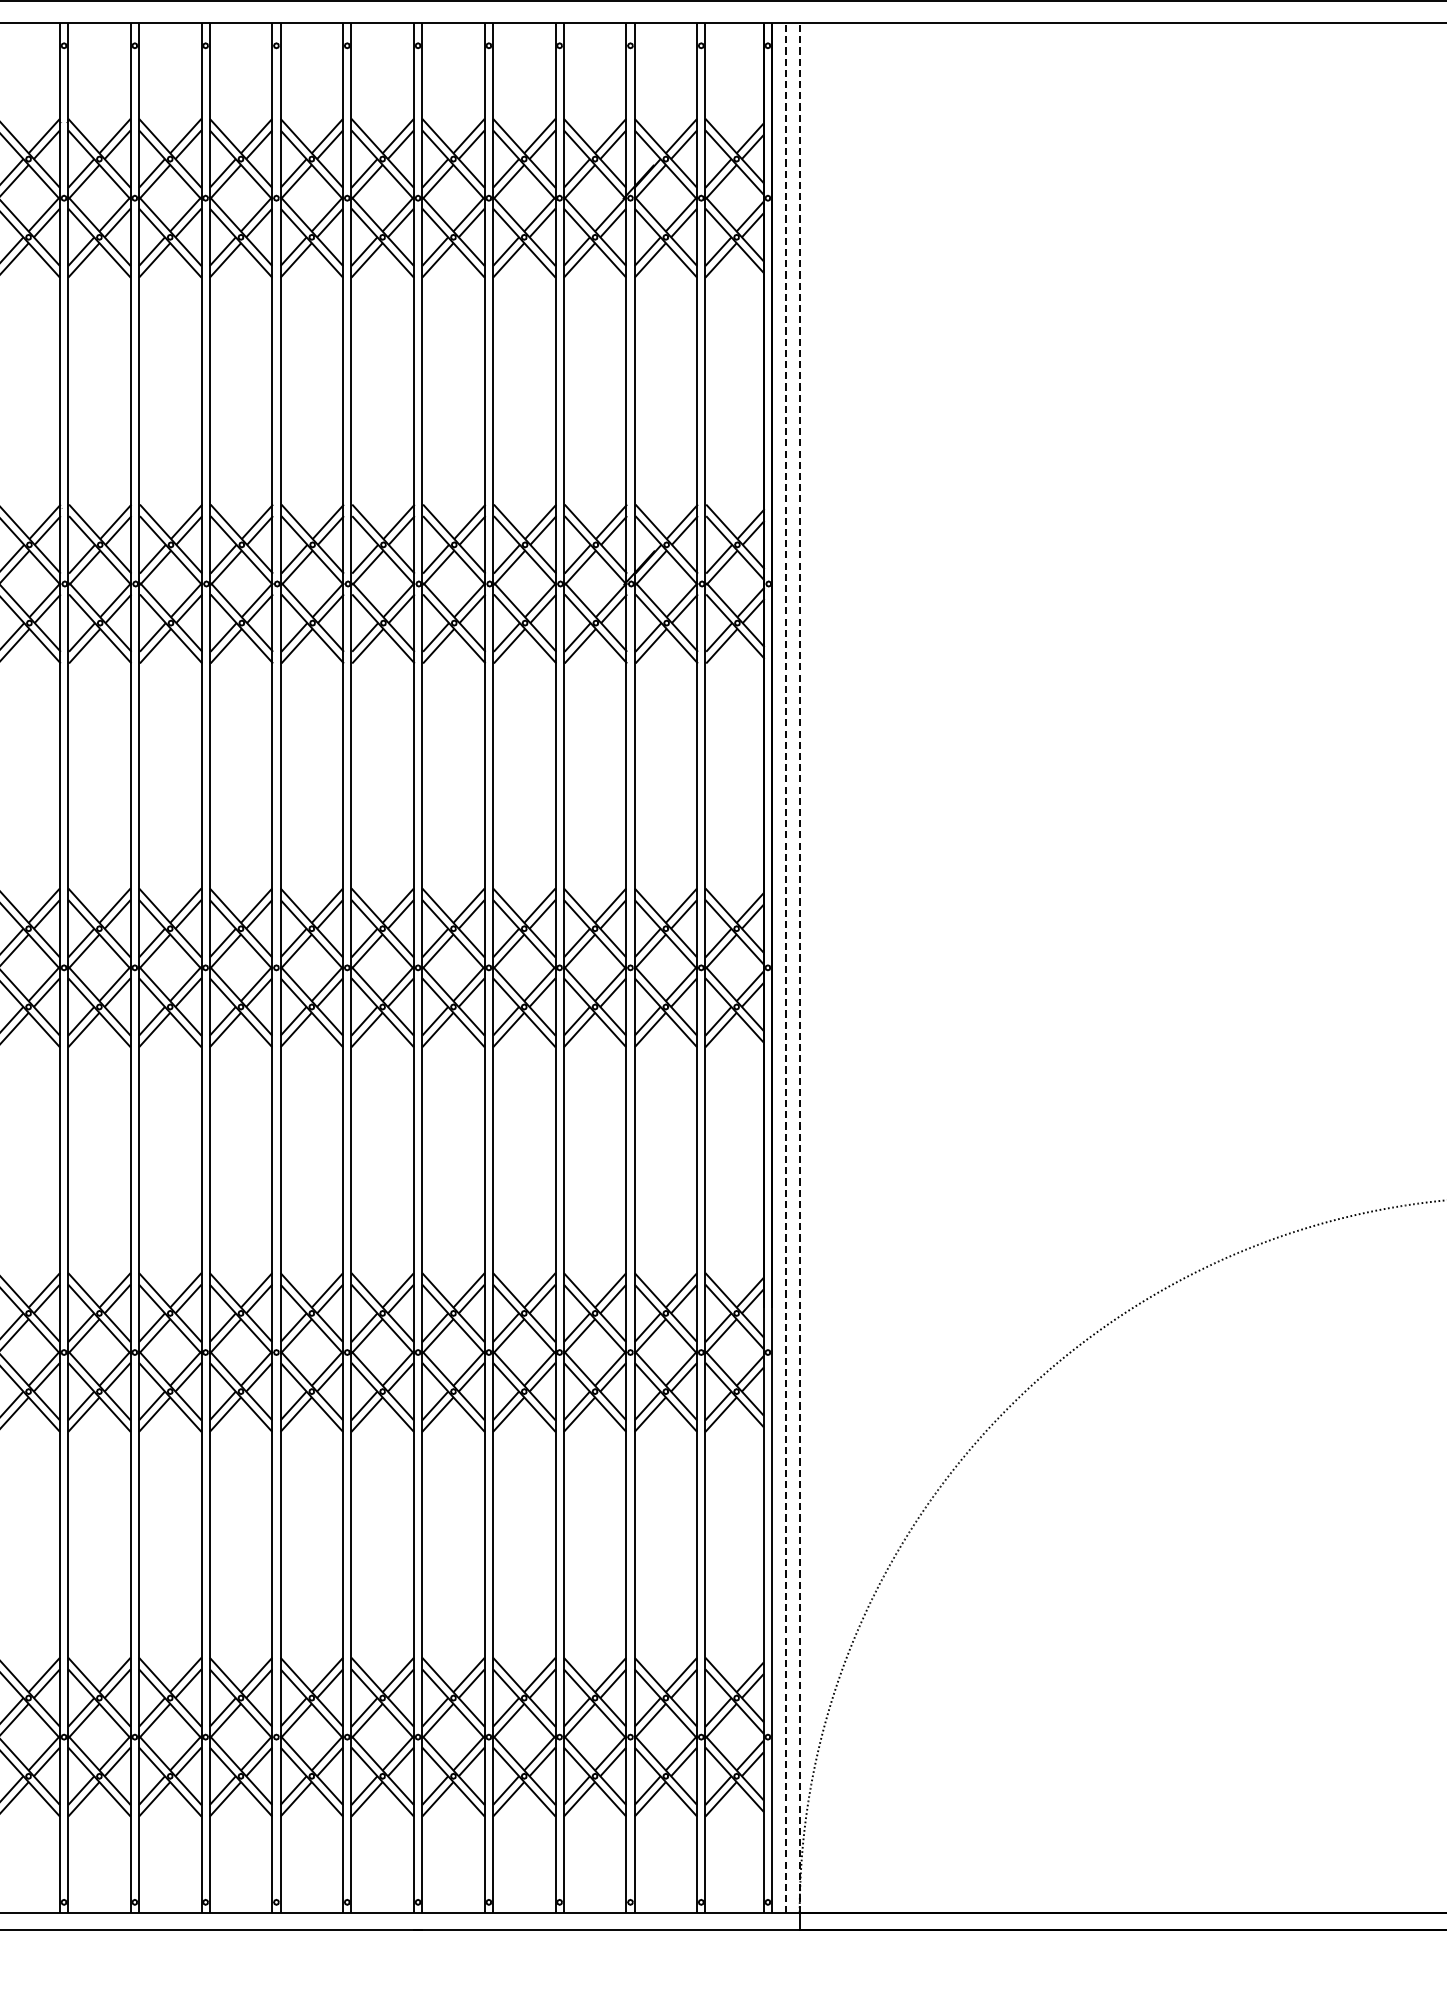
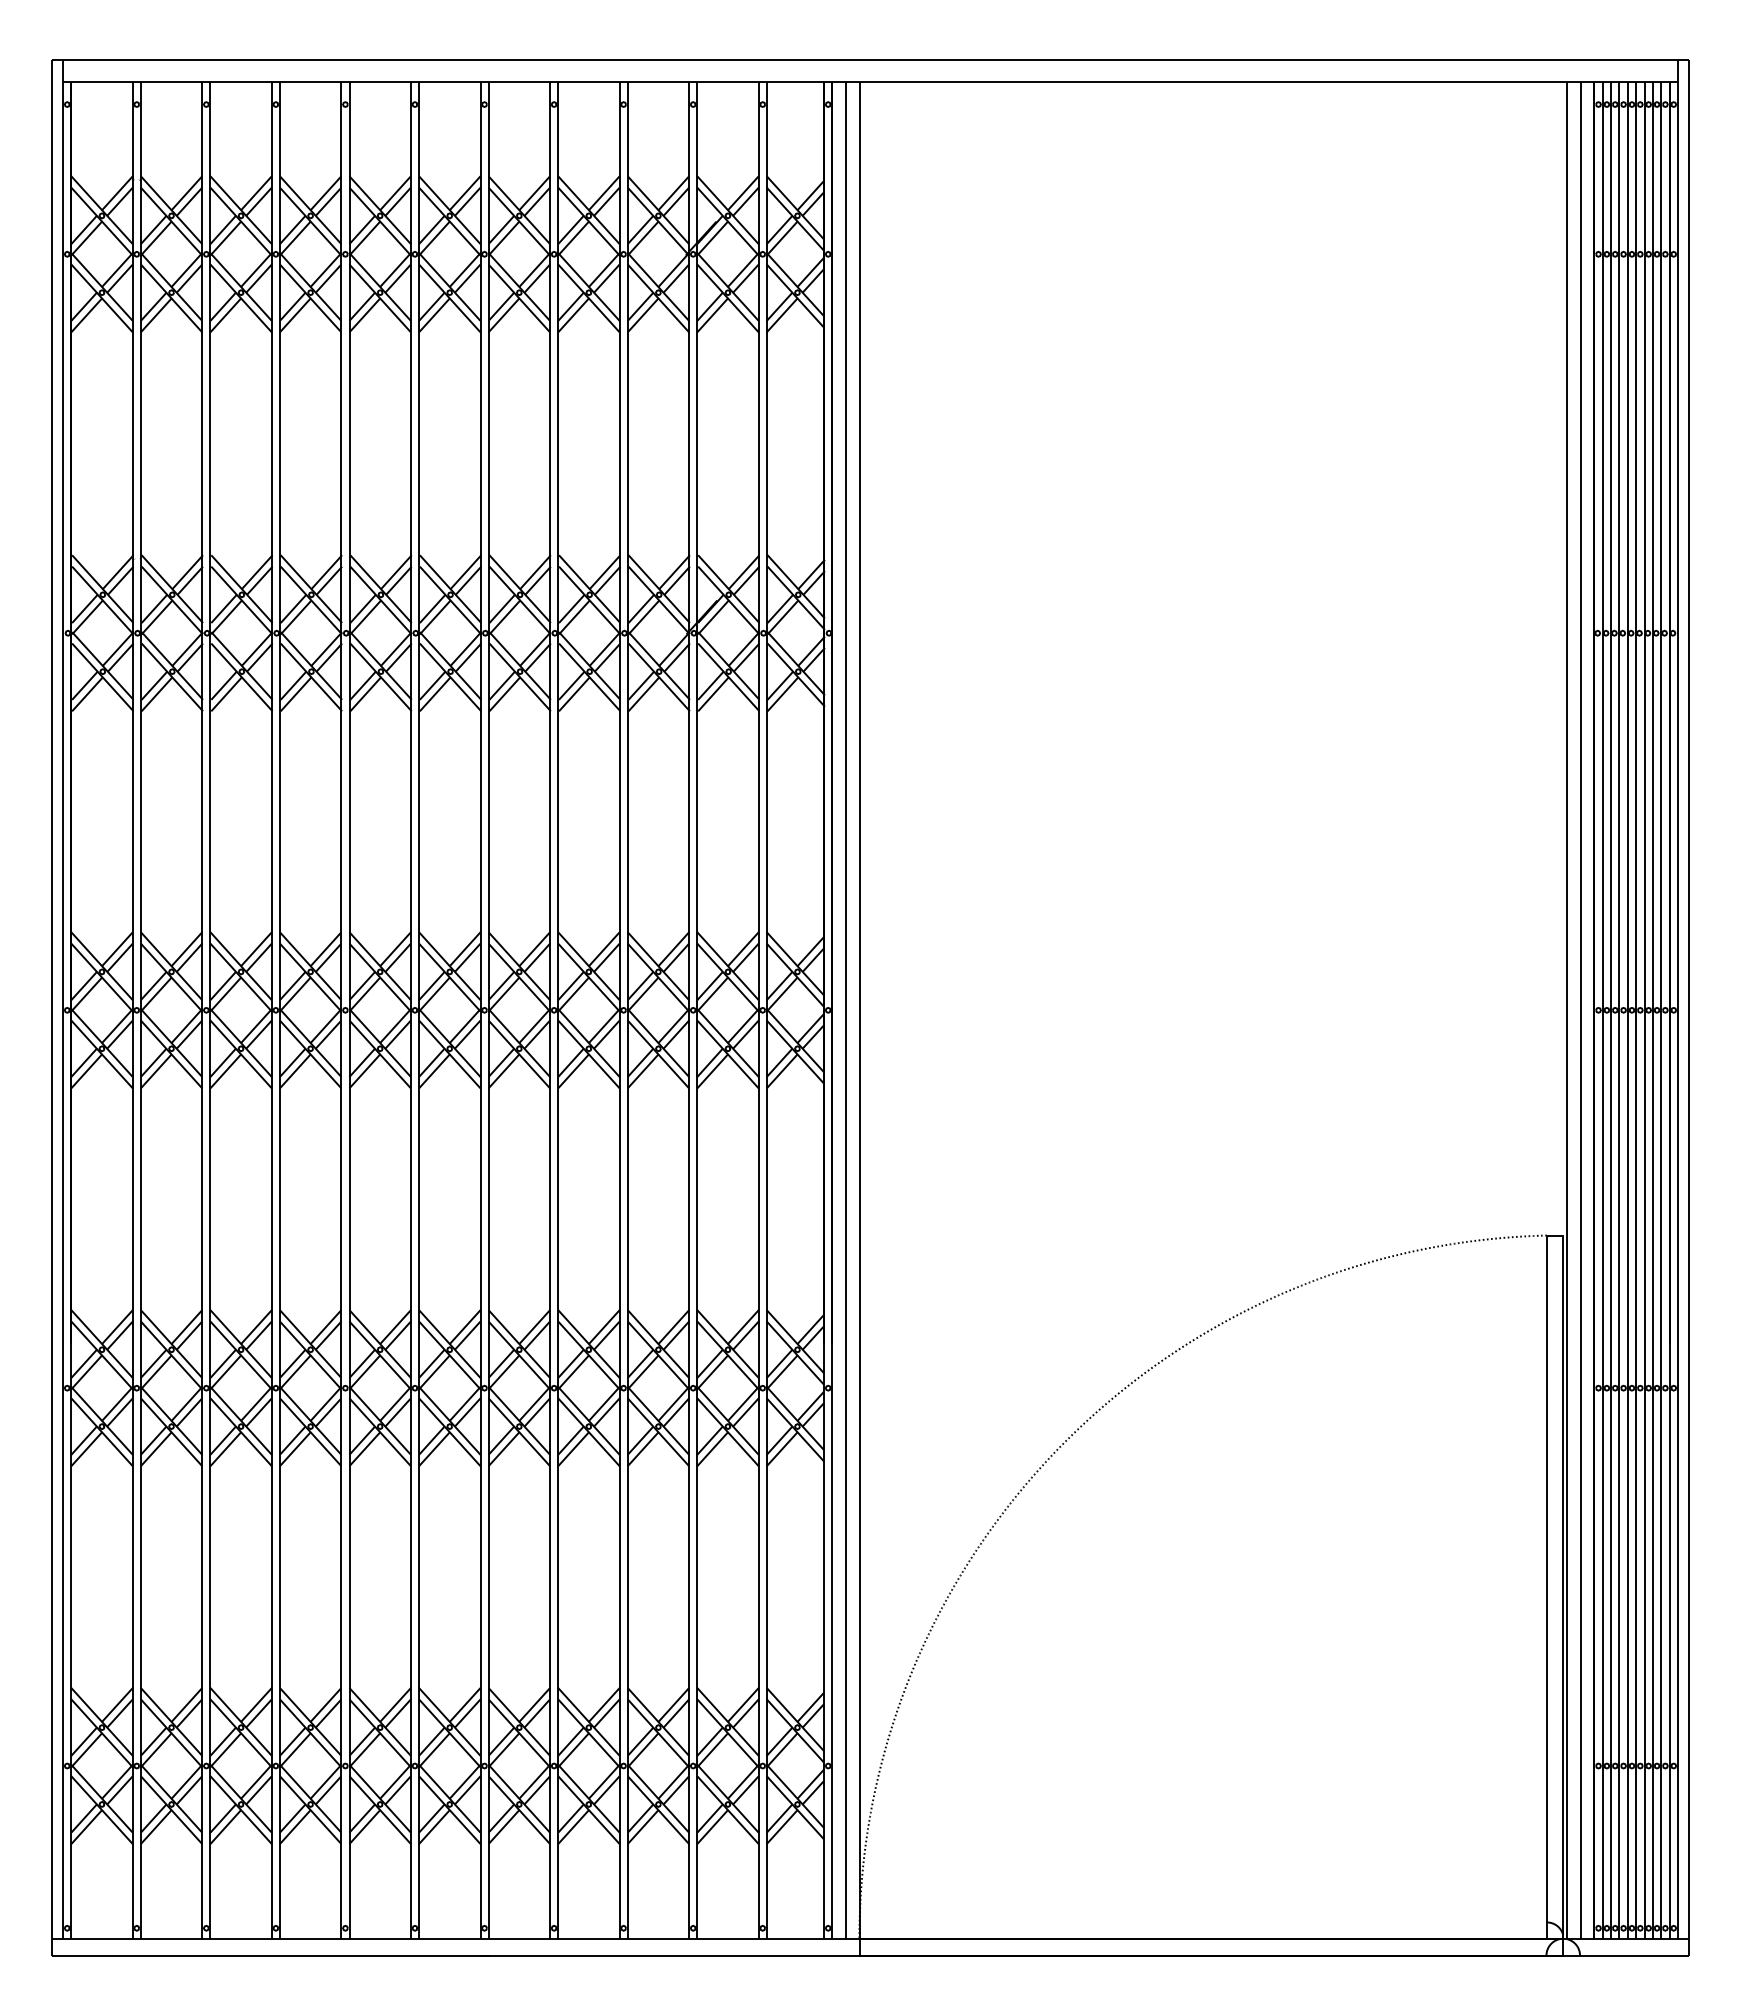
line: (786, 968) -> (846, 1010), dashed -> solid
line: (799, 968) -> (859, 1010), dashed -> solid

